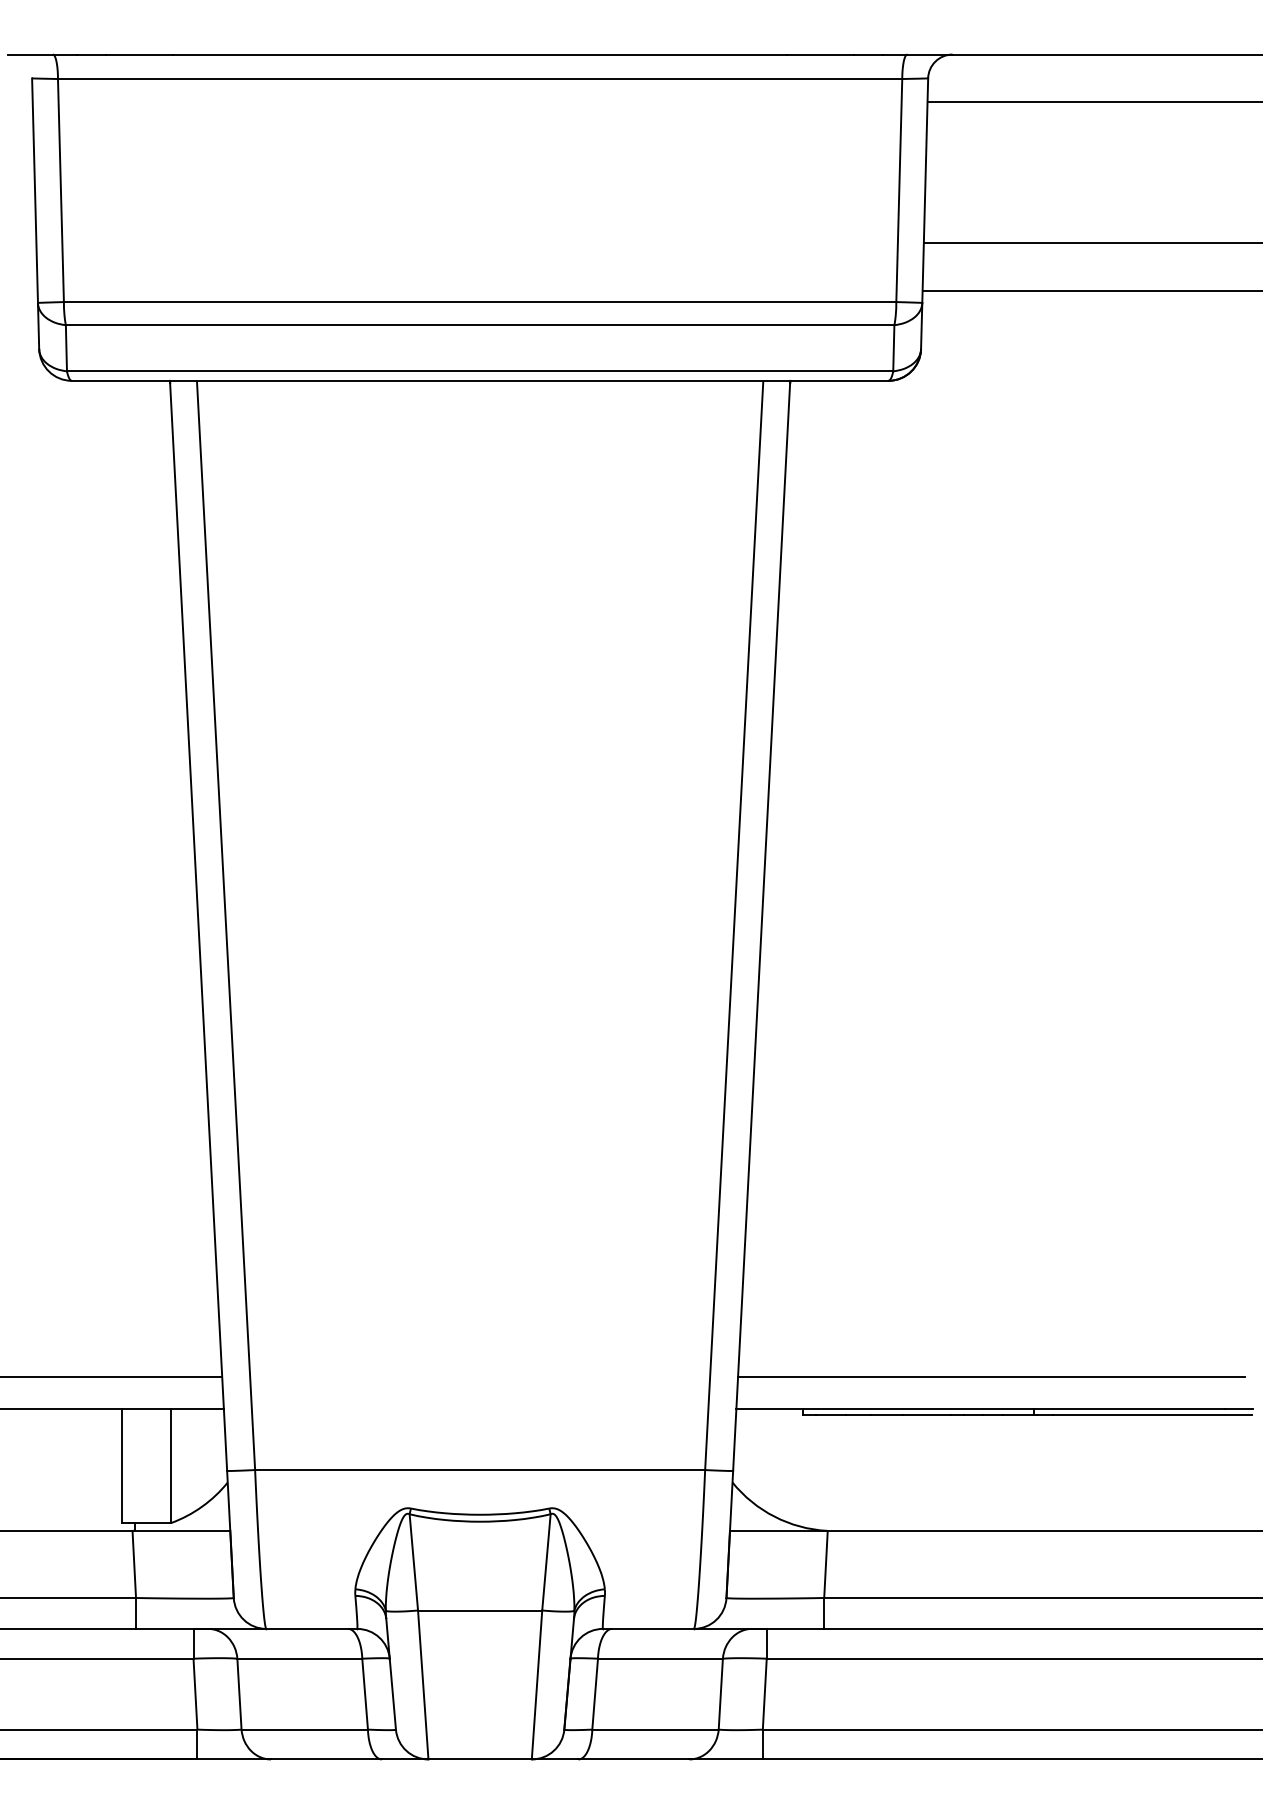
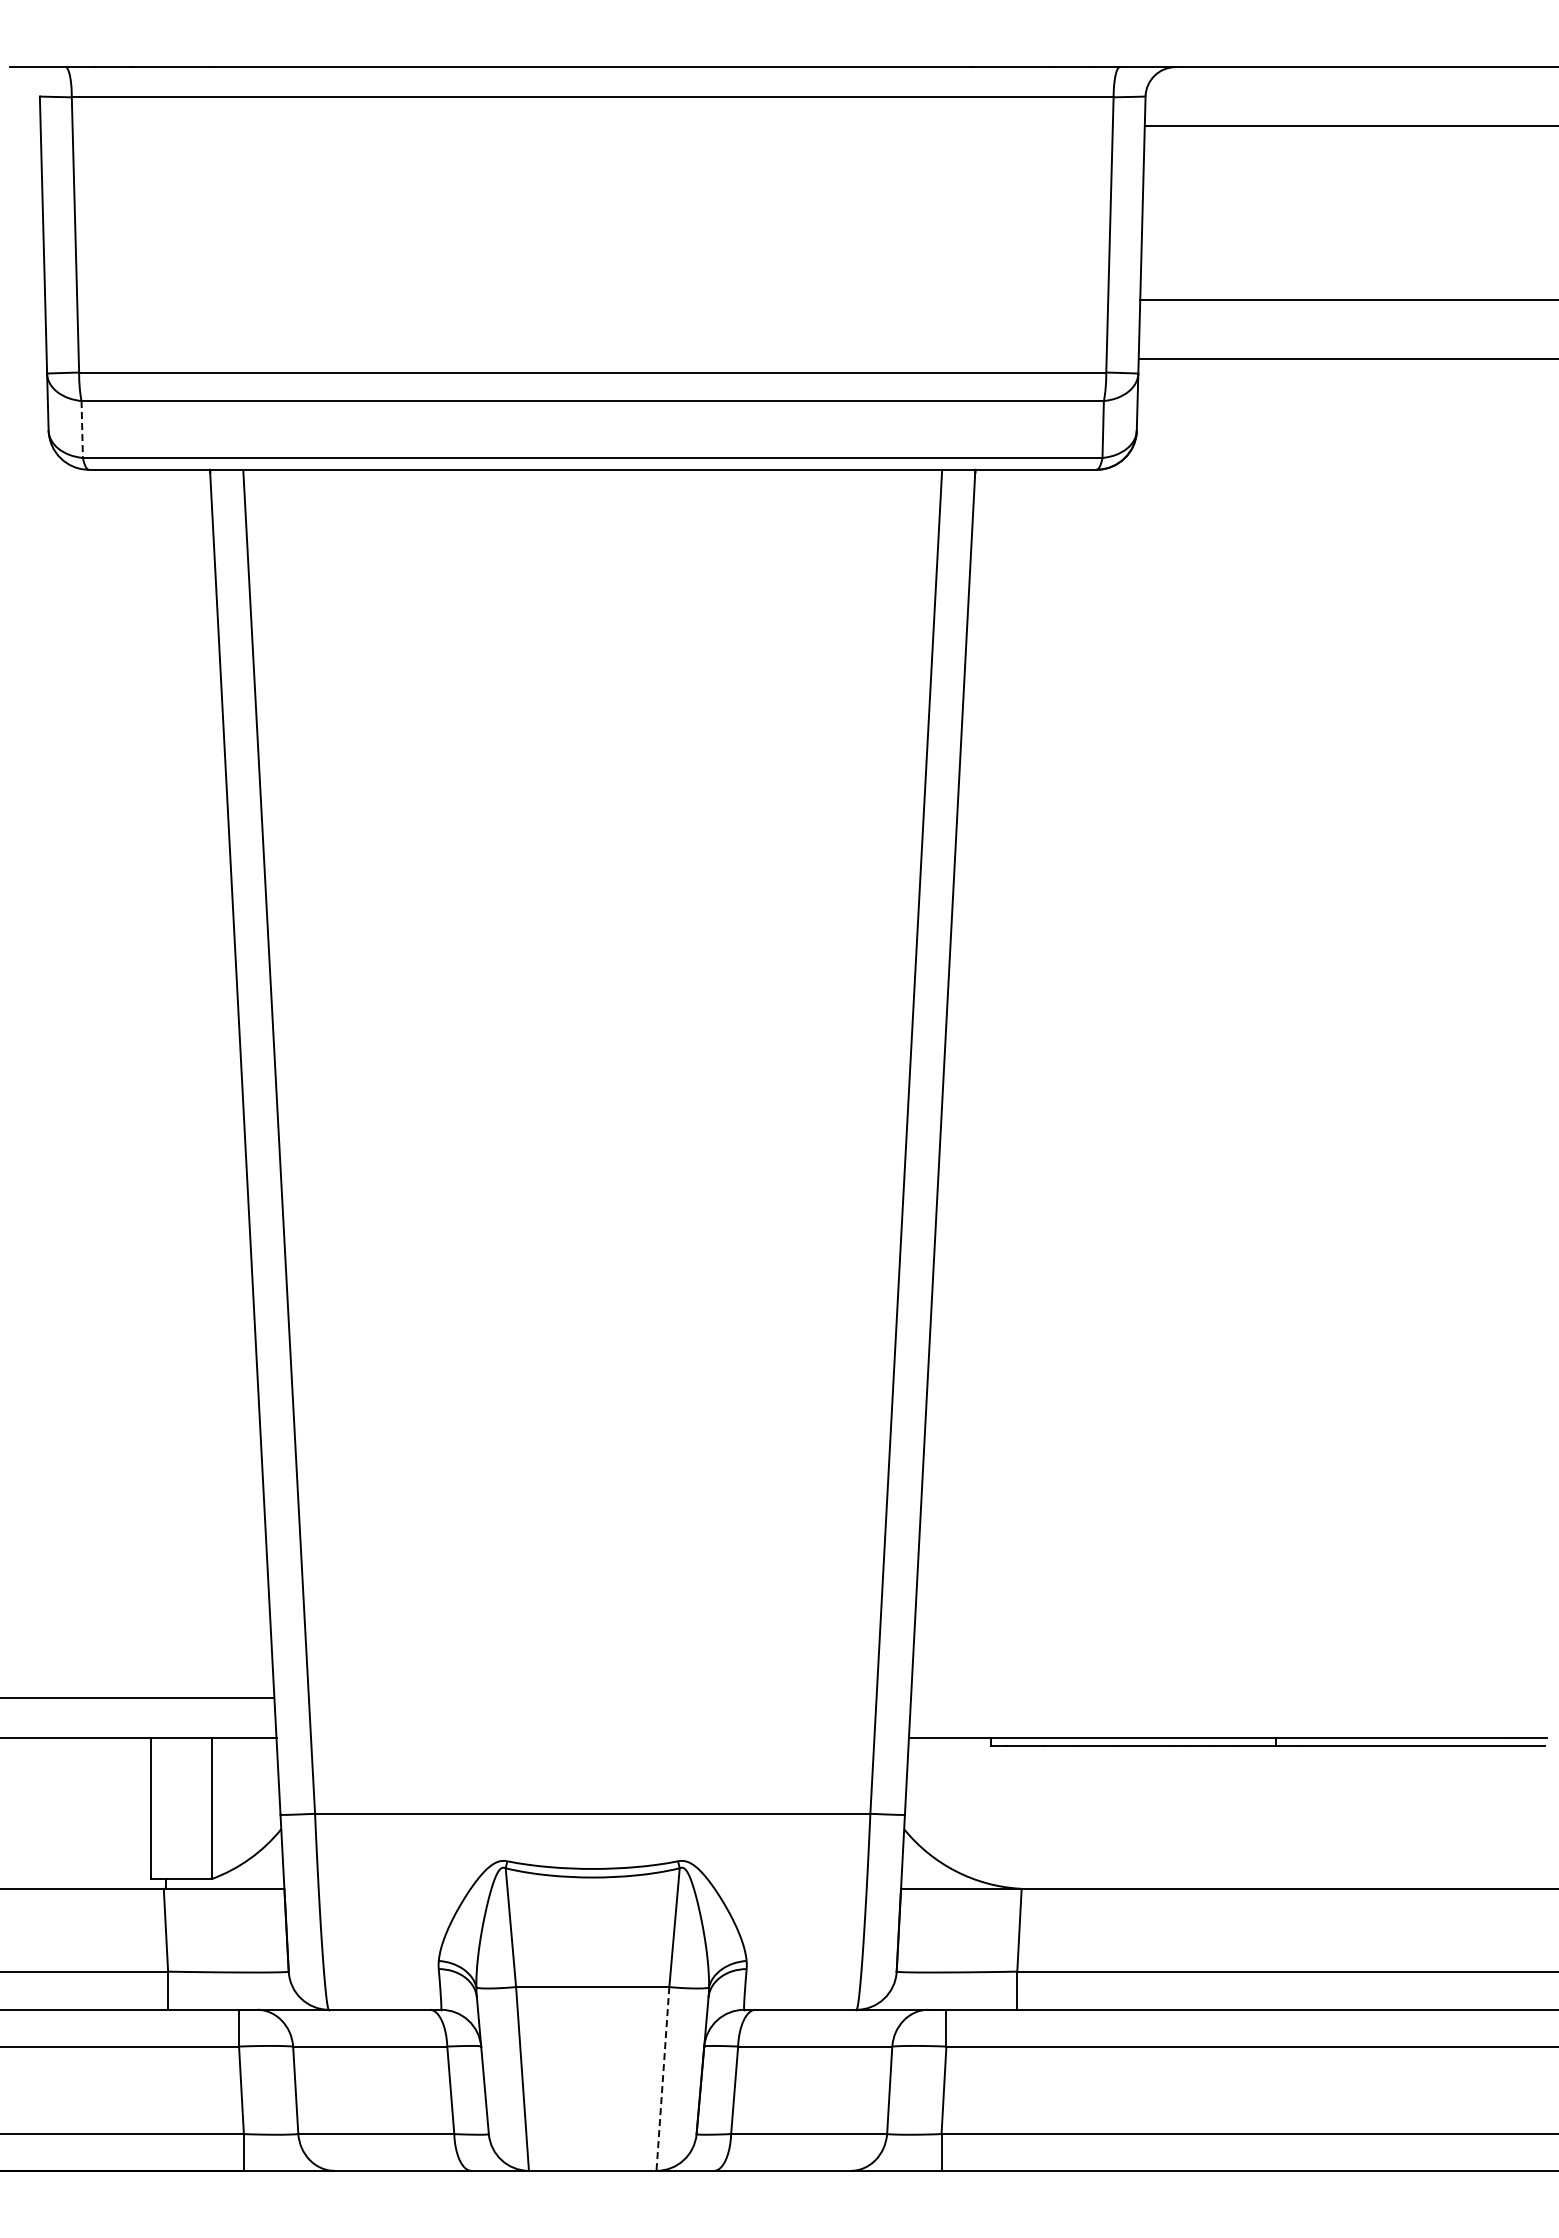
line: (66, 349) -> (82, 430), solid -> dashed
line: (991, 1376) -> (1223, 1698), removed
line: (536, 1685) -> (662, 2079), solid -> dashed

